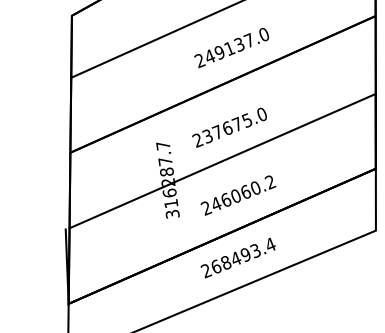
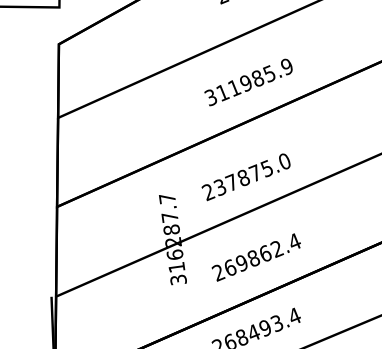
text: (231, 48) -> (248, 83), 249137.0 -> 311985.9
text: (227, 128) -> (243, 178), 237675.0 -> 237875.0
text: (243, 192) -> (262, 254), 246060.2 -> 269862.4

